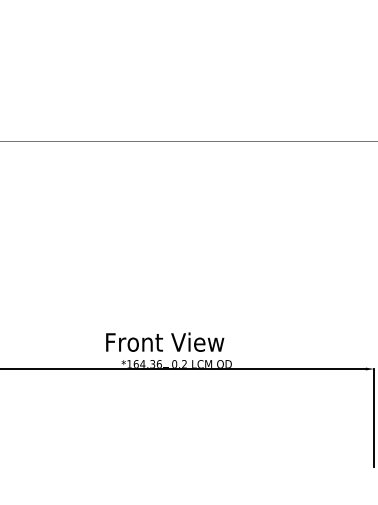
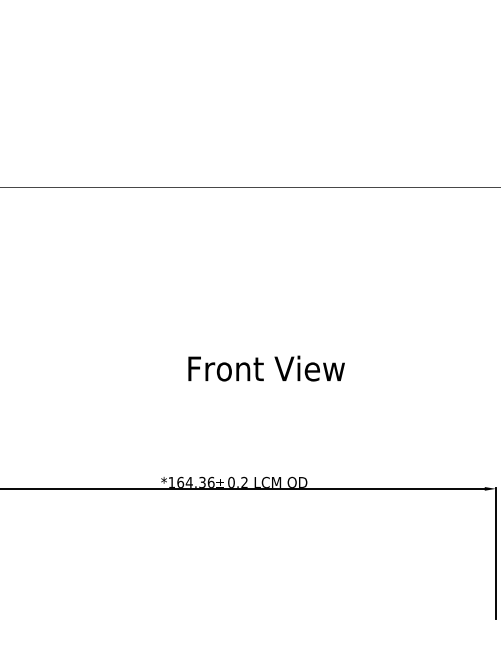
text: (165, 341) -> (267, 367), moved

